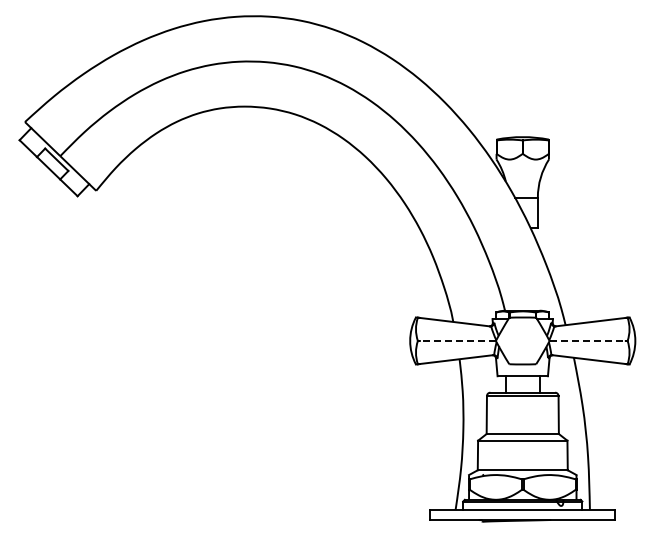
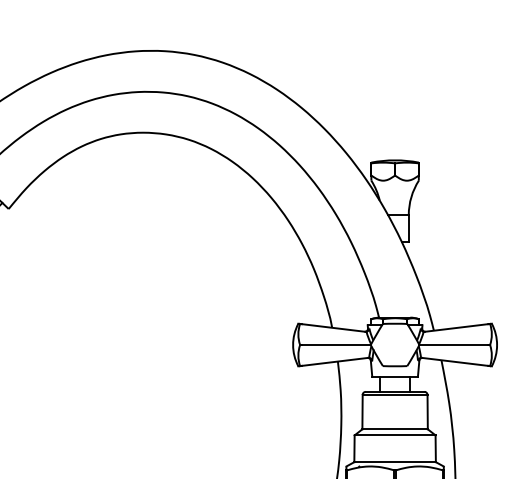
line: (457, 340) -> (335, 344), dashed -> solid
line: (588, 340) -> (454, 344), dashed -> solid

